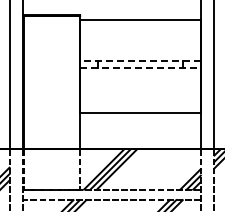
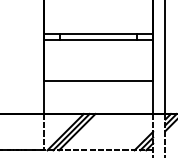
line: (139, 60) -> (97, 33), dashed -> solid
line: (140, 67) -> (98, 39), dashed -> solid

